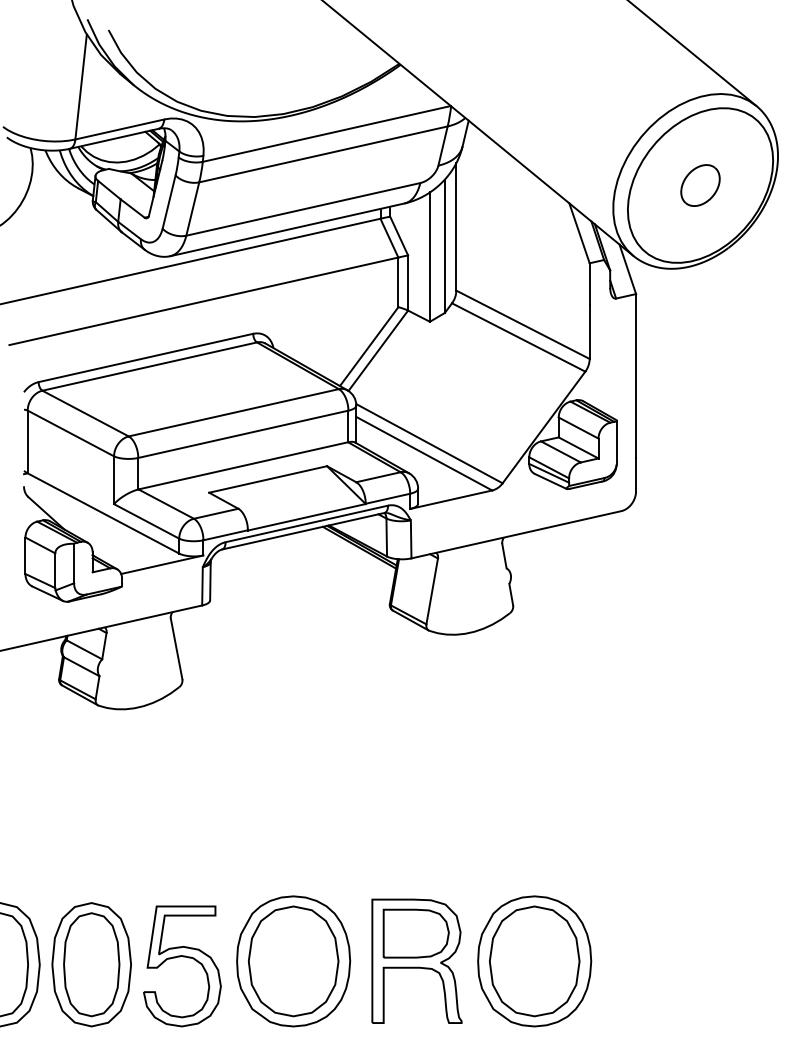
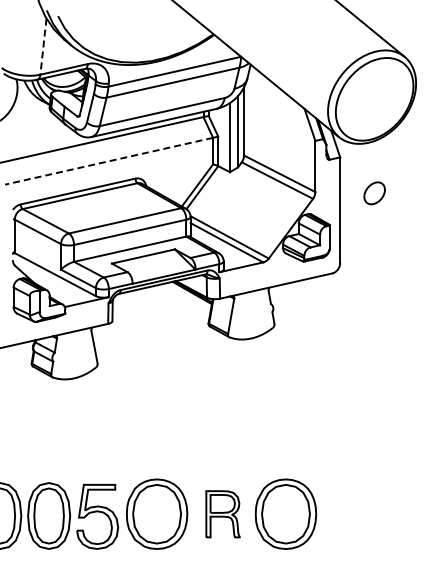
line: (81, 88) -> (43, 47), solid -> dashed
part: (700, 185) -> (374, 193), moved
line: (204, 301) -> (109, 161), solid -> dashed
part: (415, 961) -> (222, 514), size x0.7

